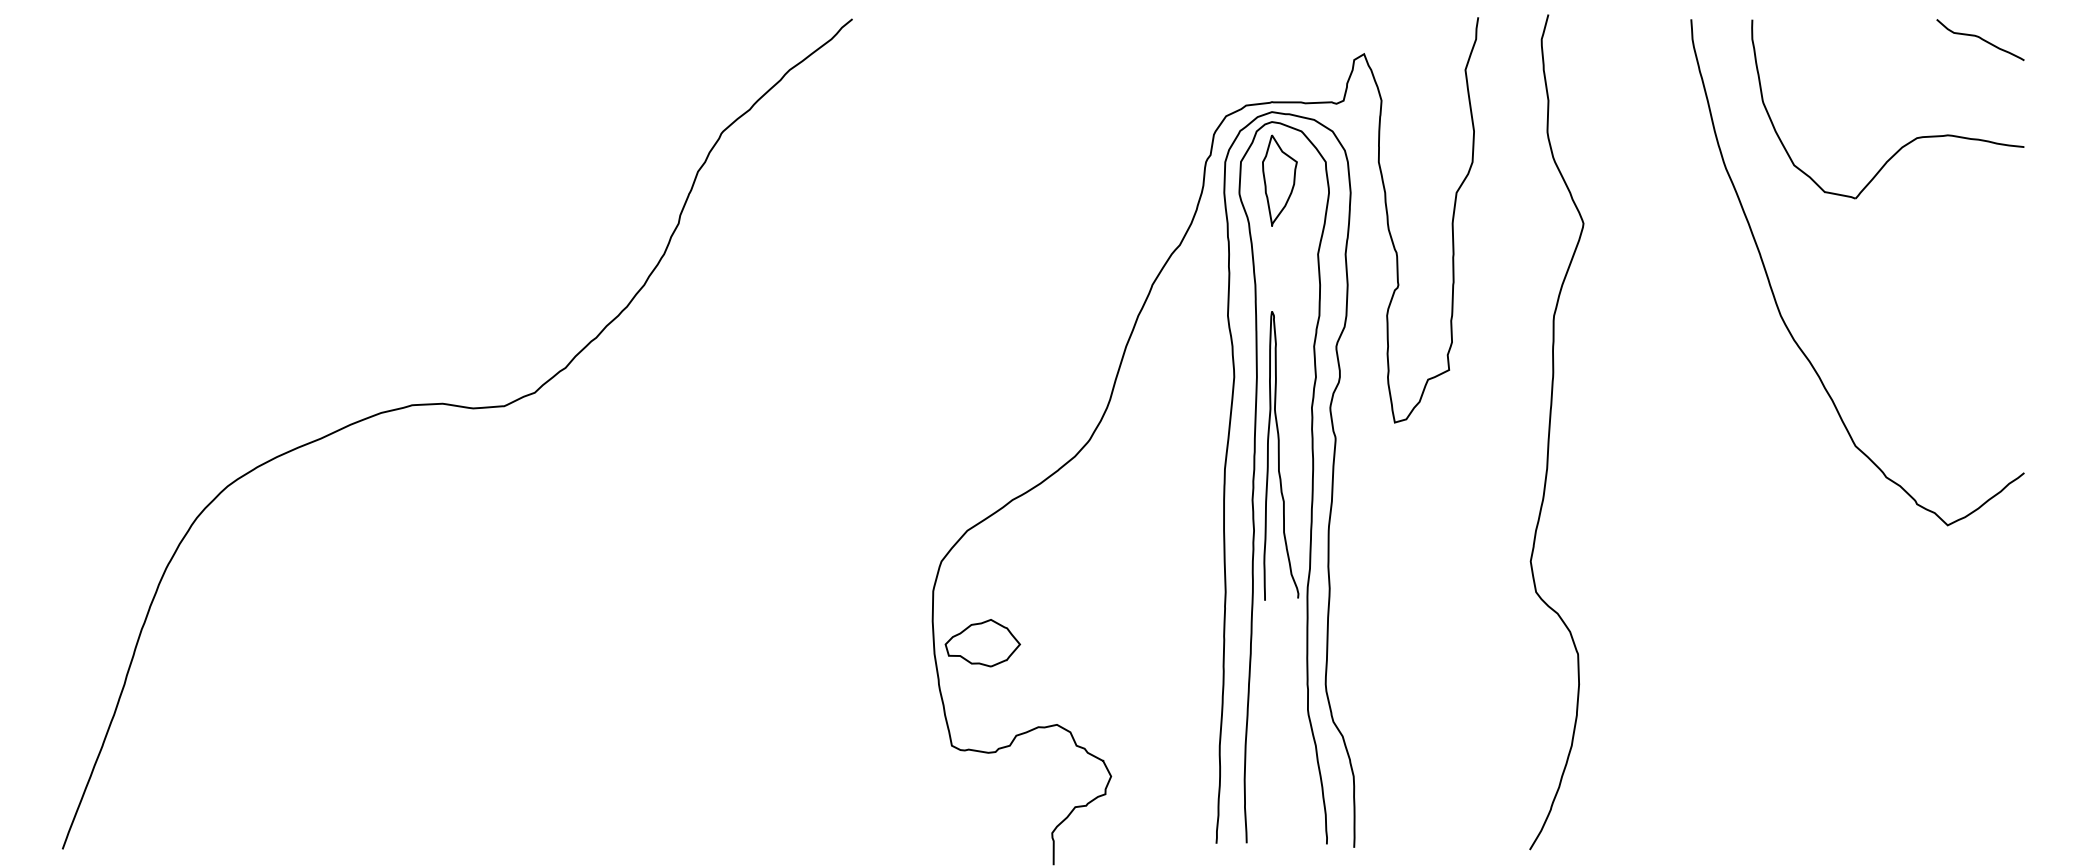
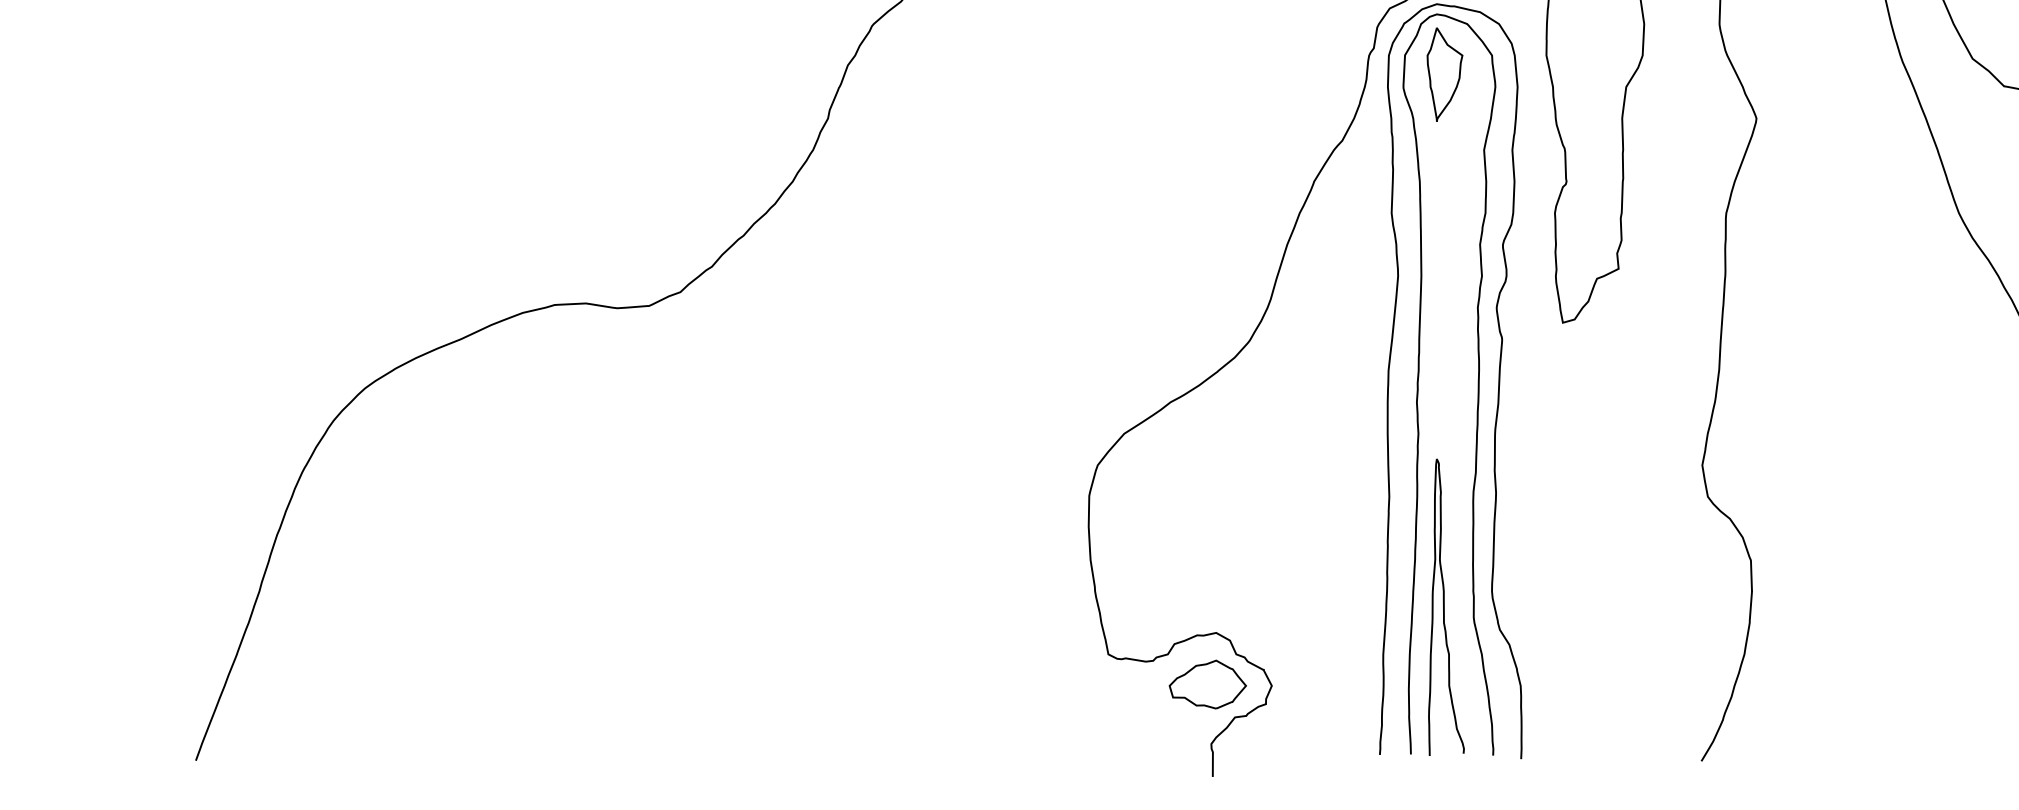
curve: (1279, 455) -> (1444, 606), moved
part: (982, 643) -> (1207, 684), moved

